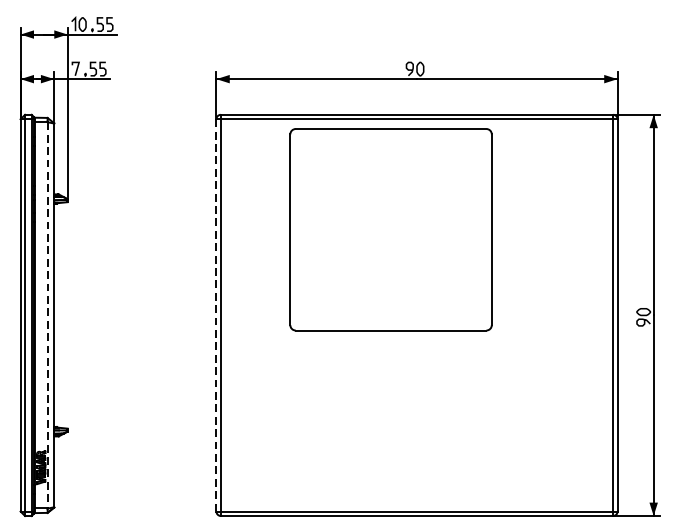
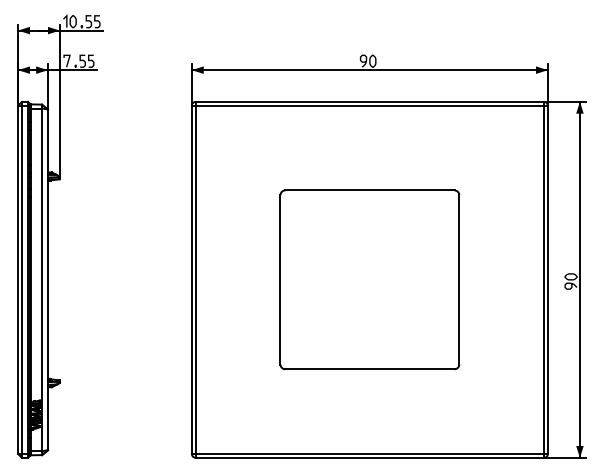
part: (390, 229) -> (369, 279), moved
line: (48, 316) -> (42, 280), dashed -> solid
line: (215, 316) -> (191, 280), dashed -> solid

